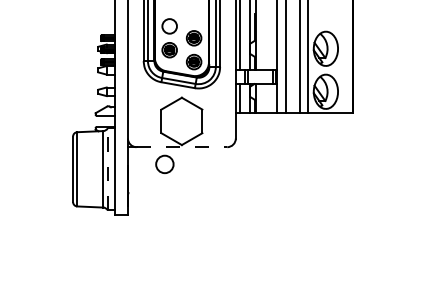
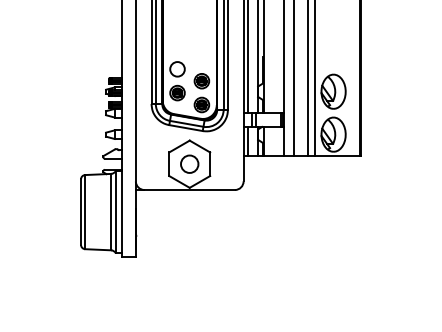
line: (182, 146) -> (190, 189), dashed -> solid
circle: (164, 163) -> (189, 163), moved
line: (107, 169) -> (115, 212), dashed -> solid

